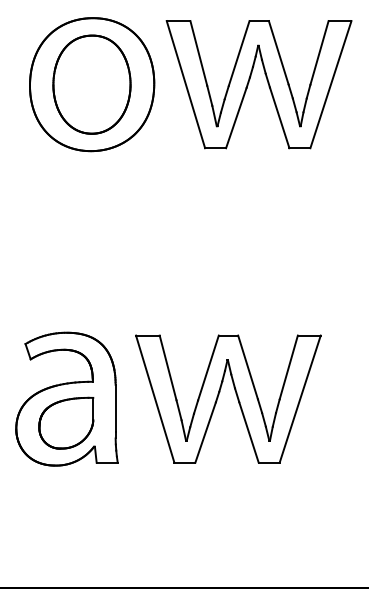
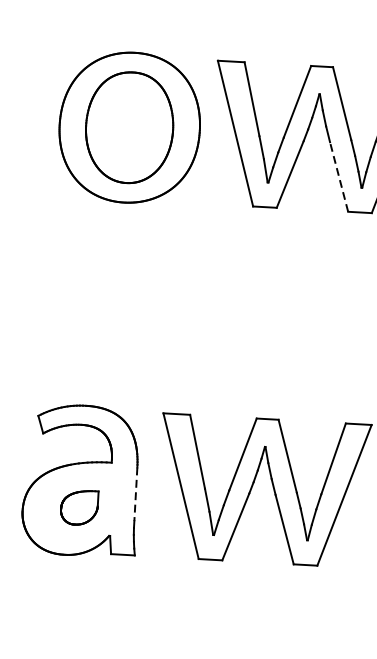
line: (279, 117) -> (338, 176), solid -> dashed
line: (115, 408) -> (135, 494), solid -> dashed
part: (66, 422) -> (79, 506), size x0.6

